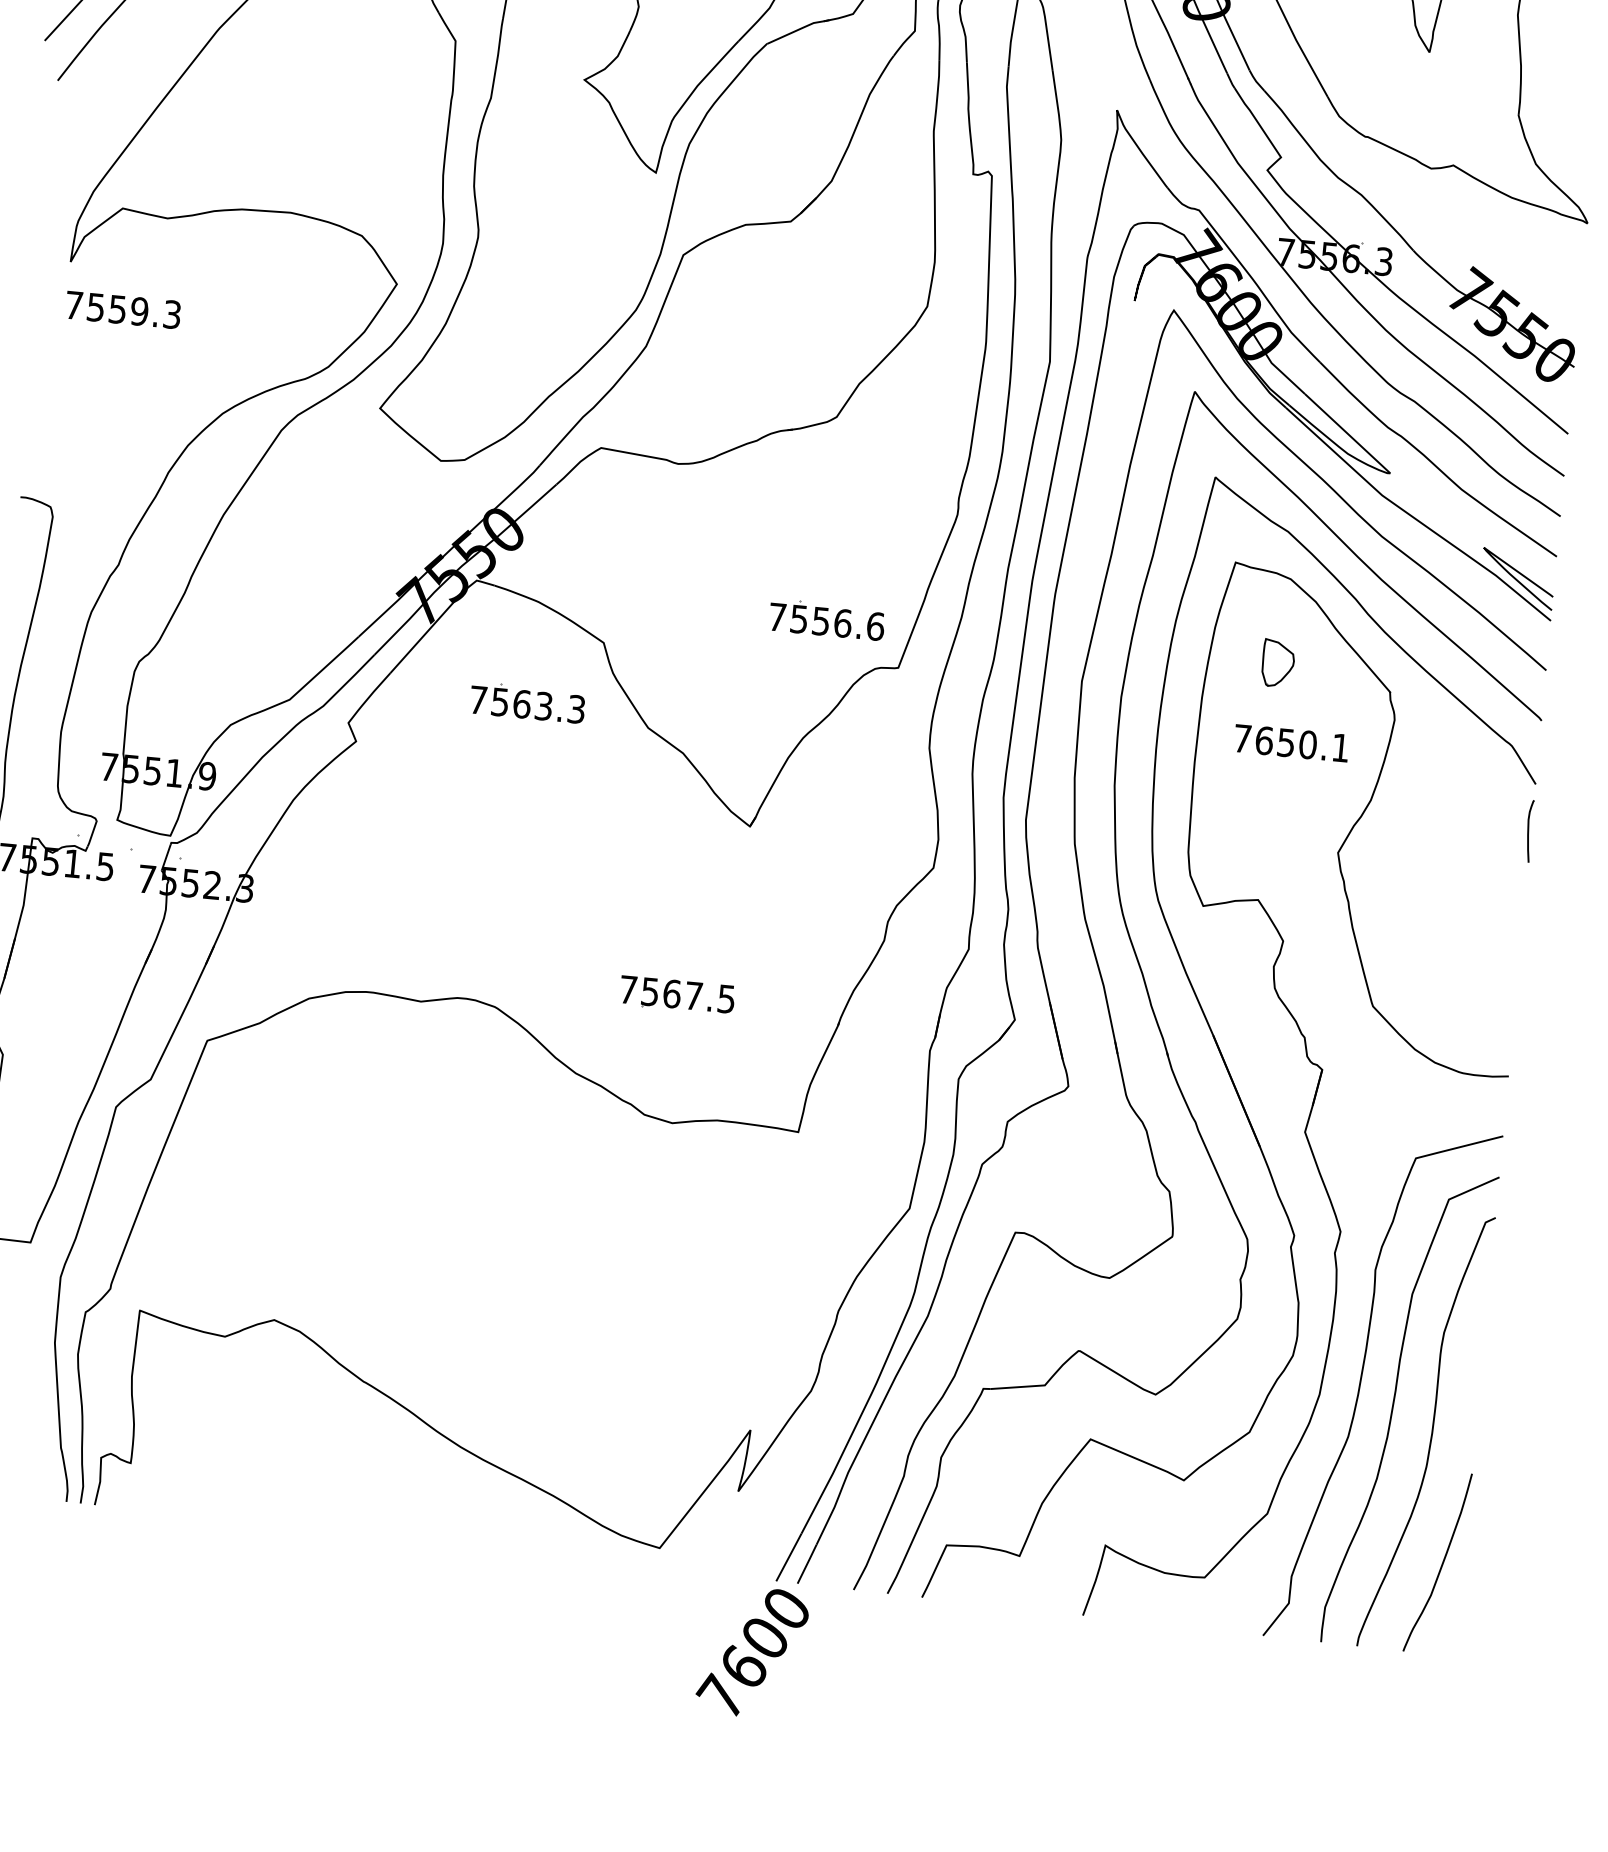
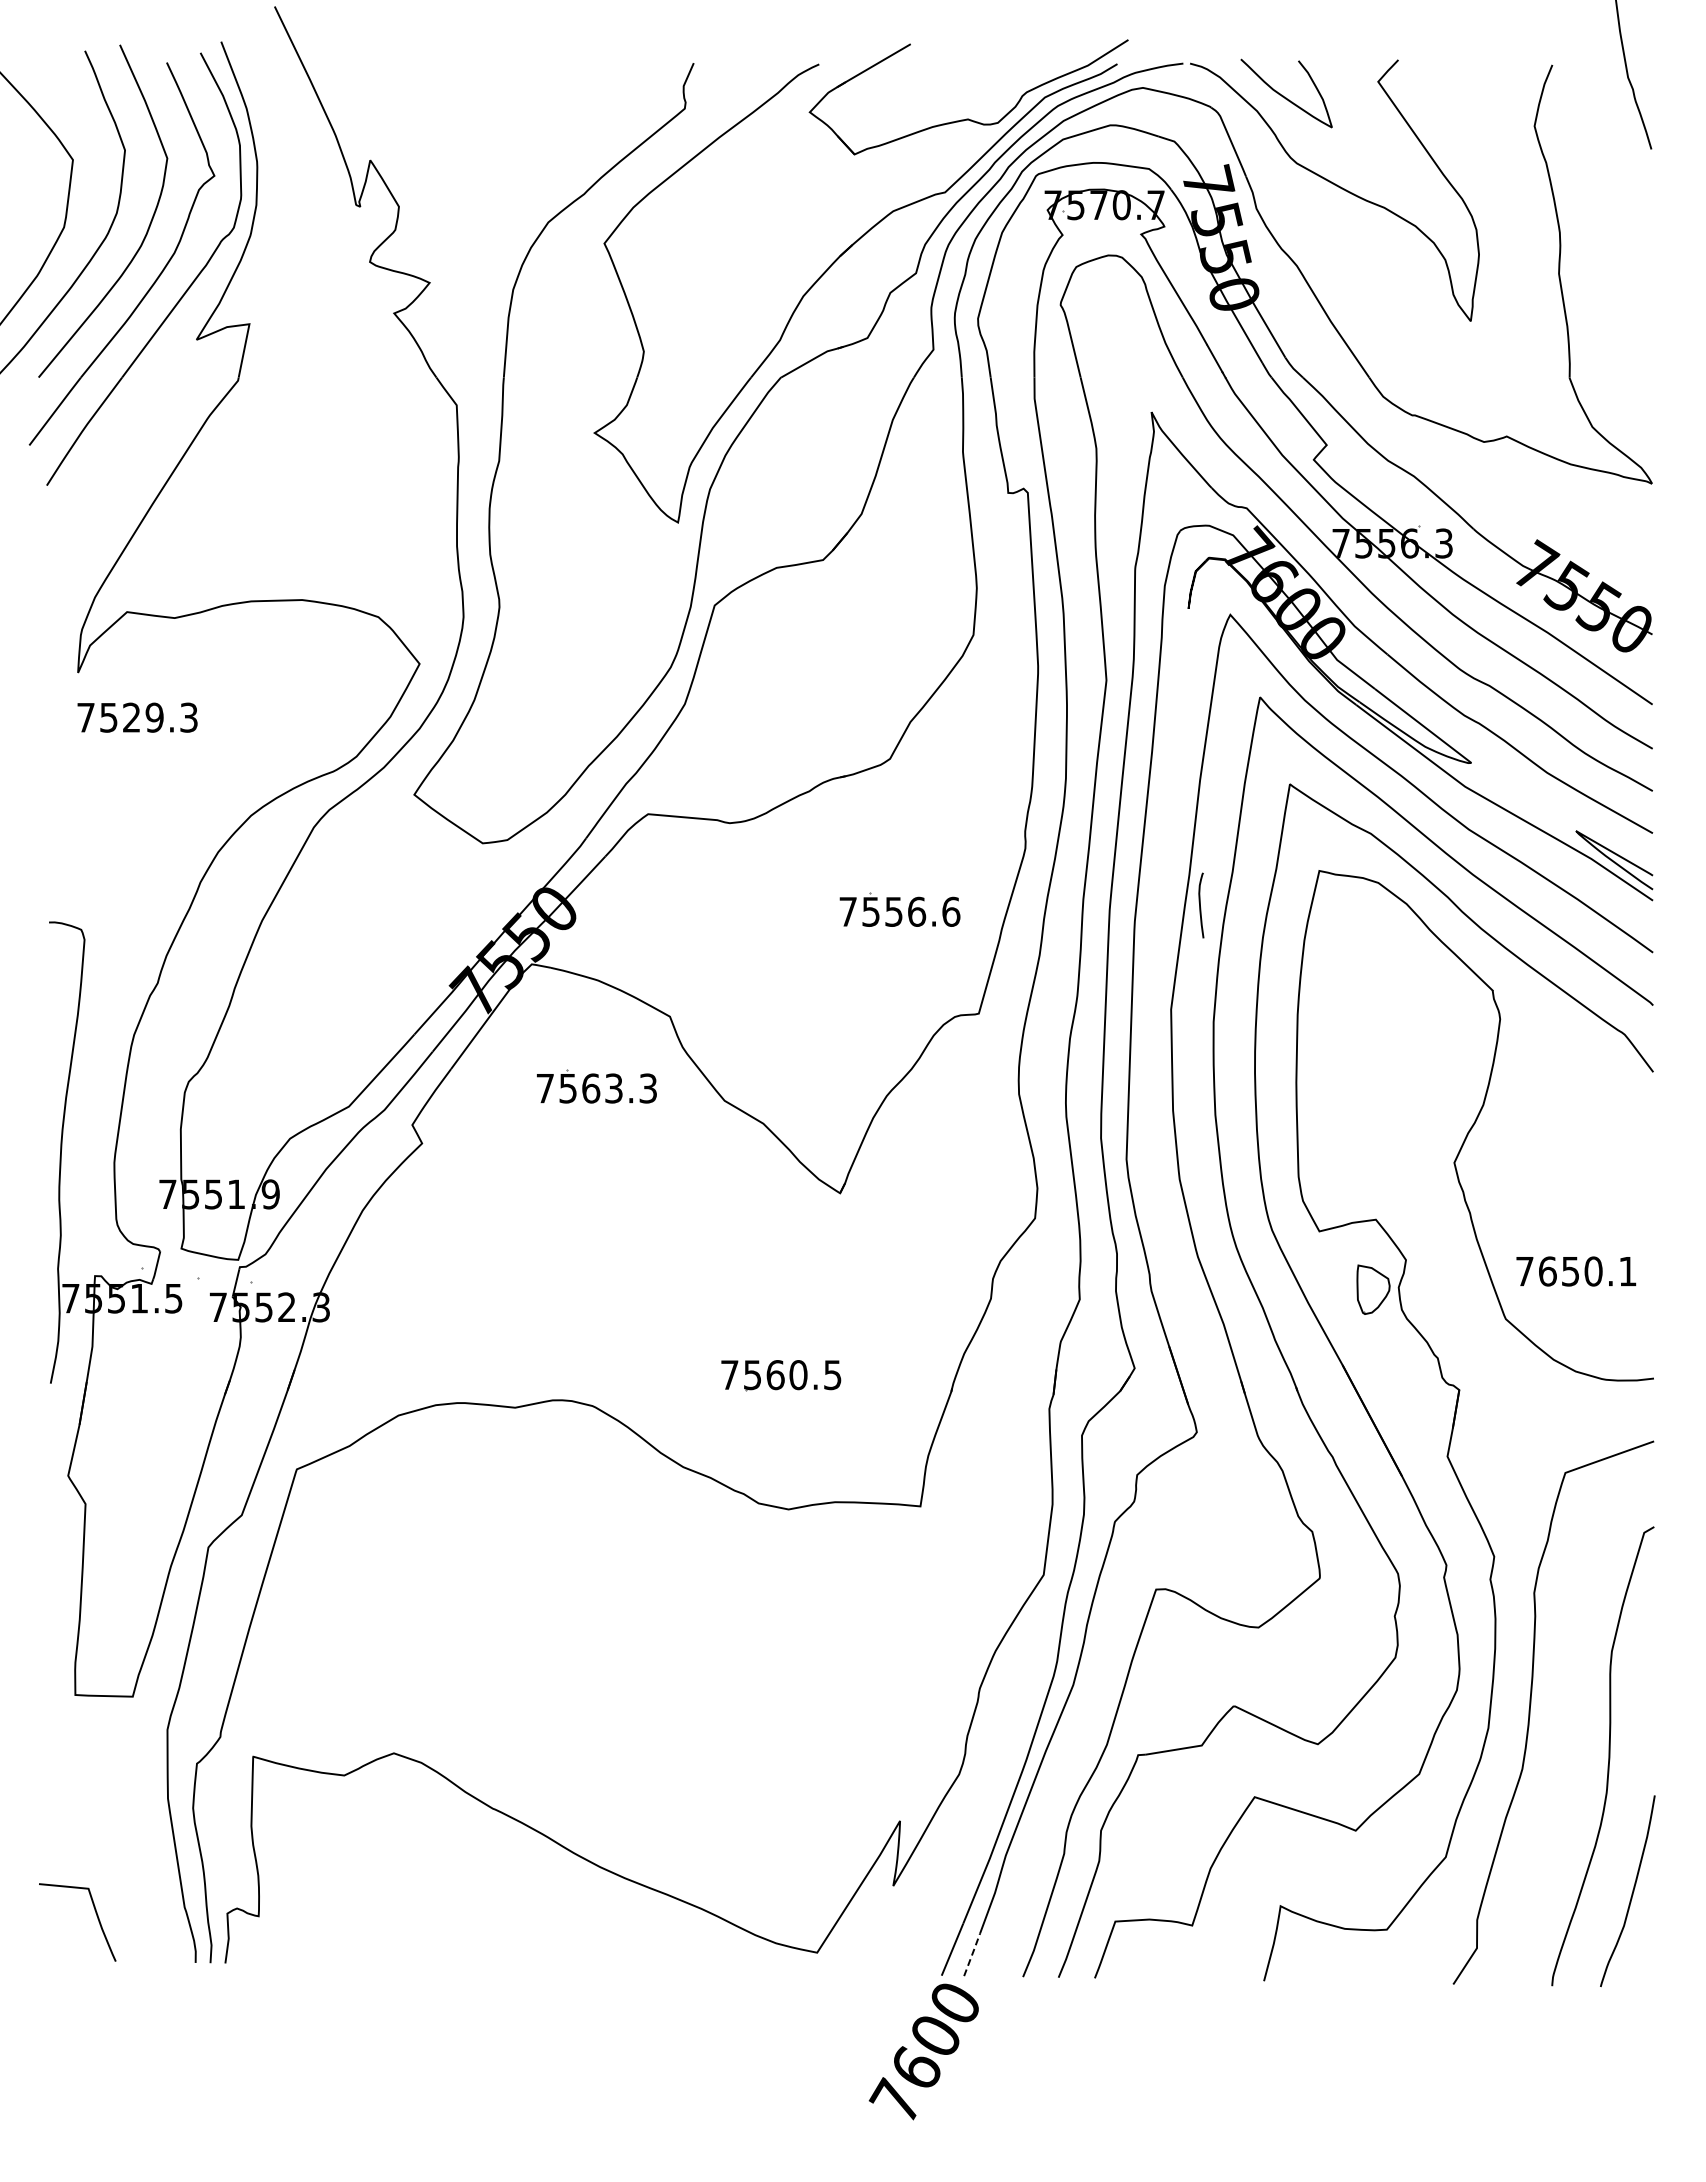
text: (117, 309) -> (131, 717), 7559.3 -> 7529.3
part: (826, 619) -> (899, 909), moved
part: (1278, 663) -> (1373, 1289), moved
text: (1291, 743) -> (1576, 1271), moved
curve: (1528, 831) -> (1200, 905), moved
text: (693, 996) -> (798, 1375), 7567.5 -> 7560.5
curve: (1393, 1407) -> (1566, 1734), removed
line: (807, 1563) -> (972, 1954), solid -> dashed

